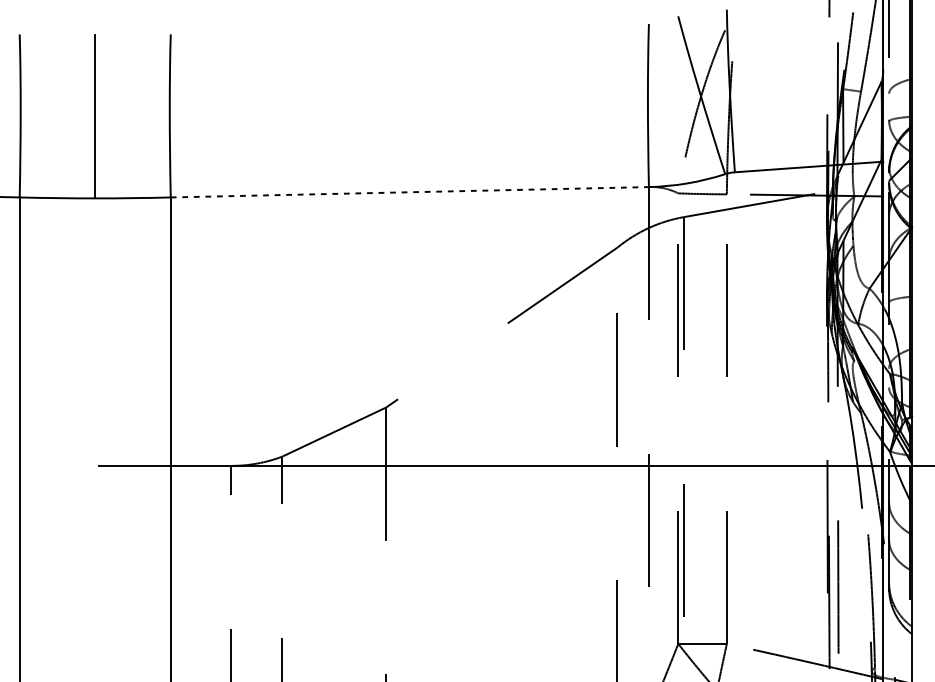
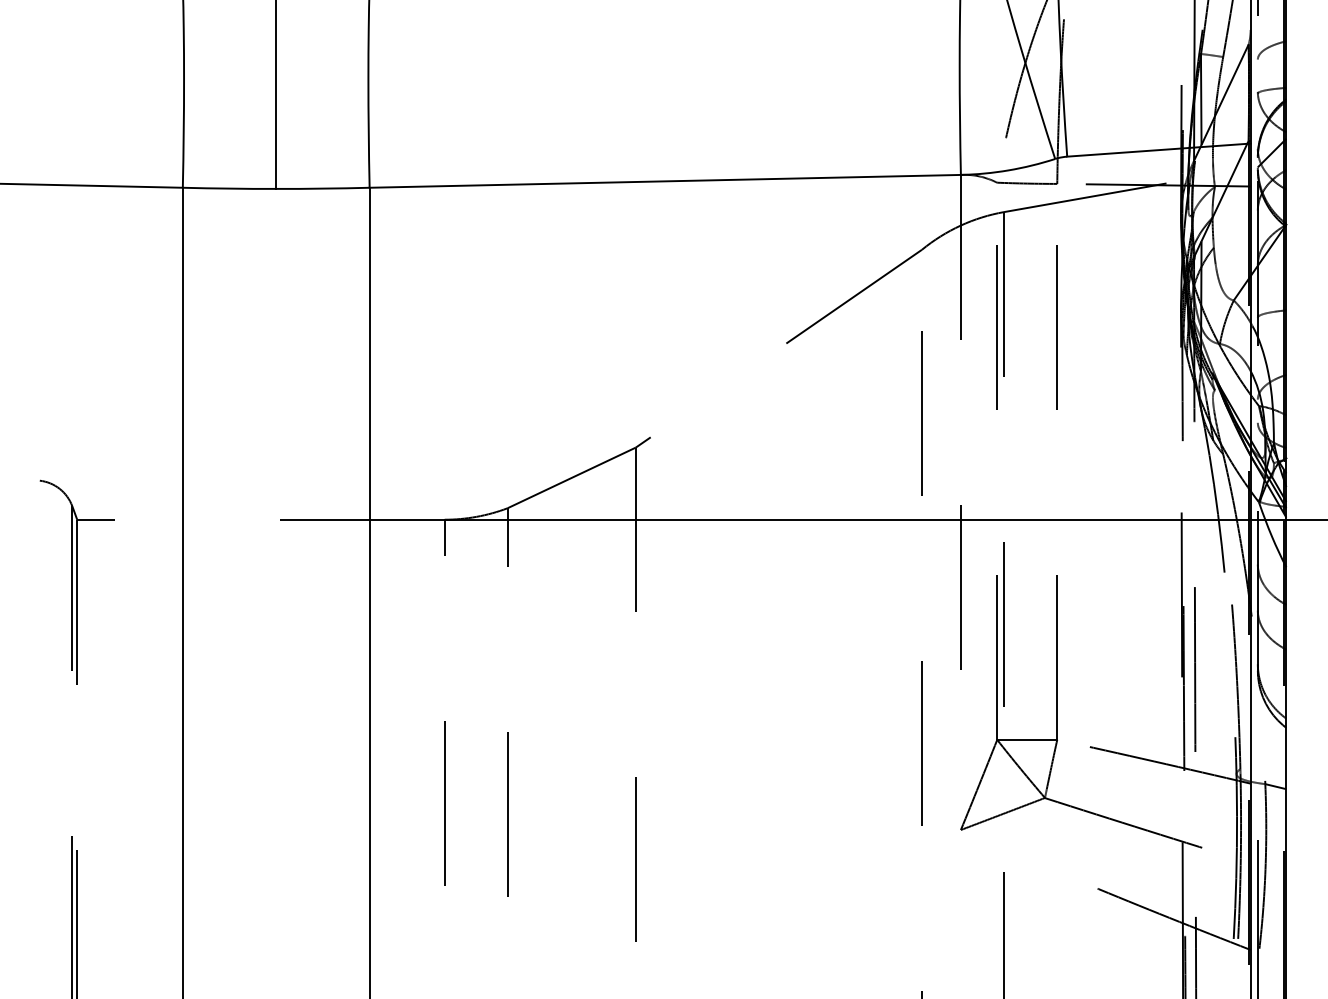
line: (410, 192) -> (665, 181), dashed -> solid

